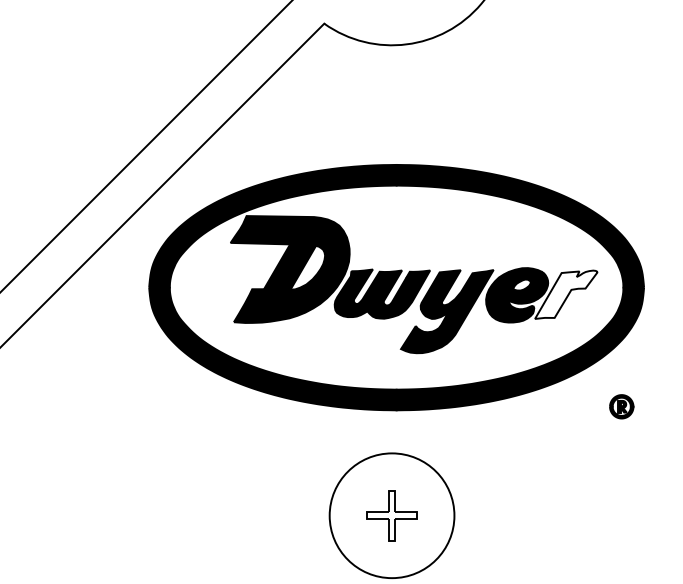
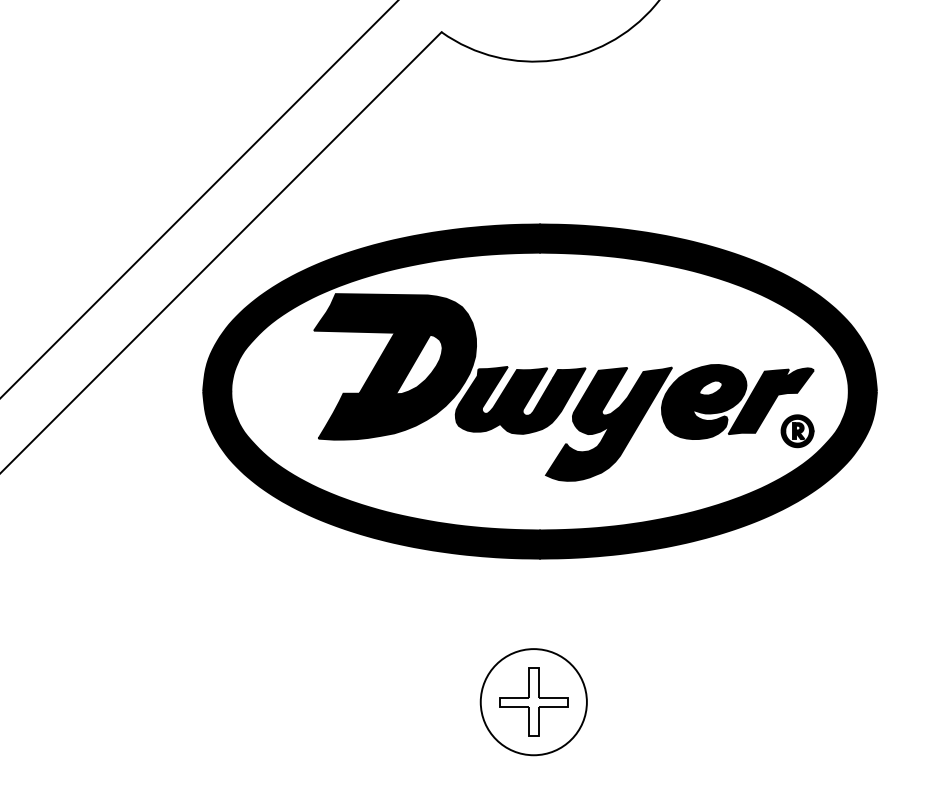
fill: (566, 294) -> (771, 400), added
part: (621, 406) -> (797, 430), moved
circle: (392, 515) -> (534, 701), size x0.62

